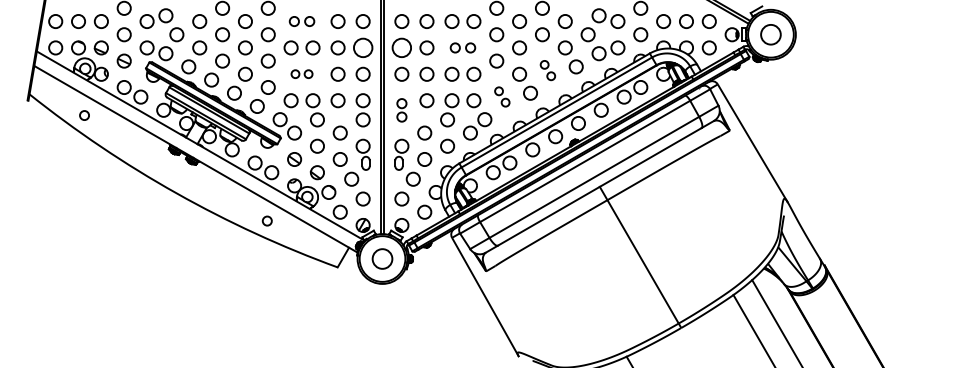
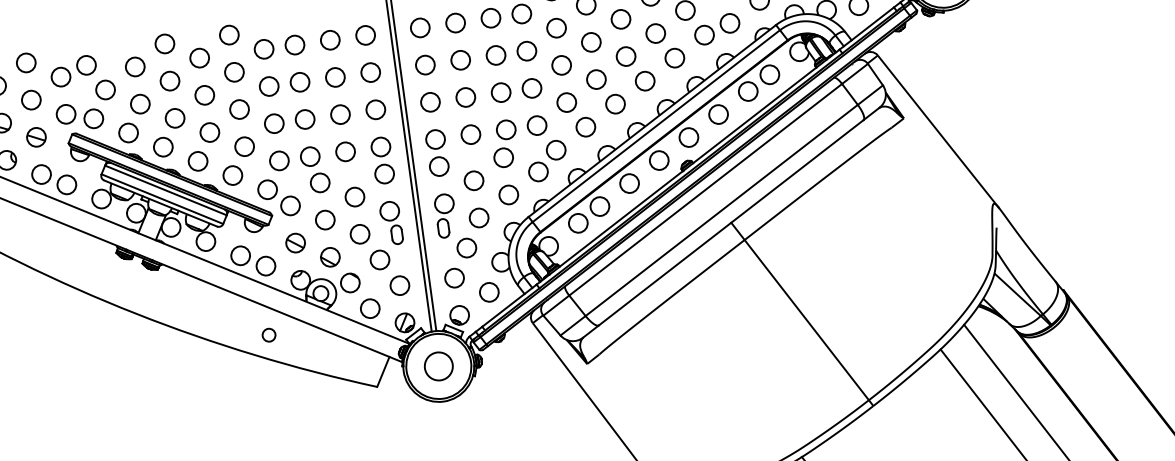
part: (301, 21) -> (278, 47), size x1.43
circle: (362, 47) -> (369, 72), size x0.71
circle: (401, 47) -> (424, 64), size x0.71
part: (462, 47) -> (510, 52), size x1.43
part: (547, 70) -> (635, 68), size x1.67
part: (301, 73) -> (288, 120), size x1.67
part: (502, 96) -> (576, 114), size x1.67
part: (401, 110) -> (436, 153), size x1.43

